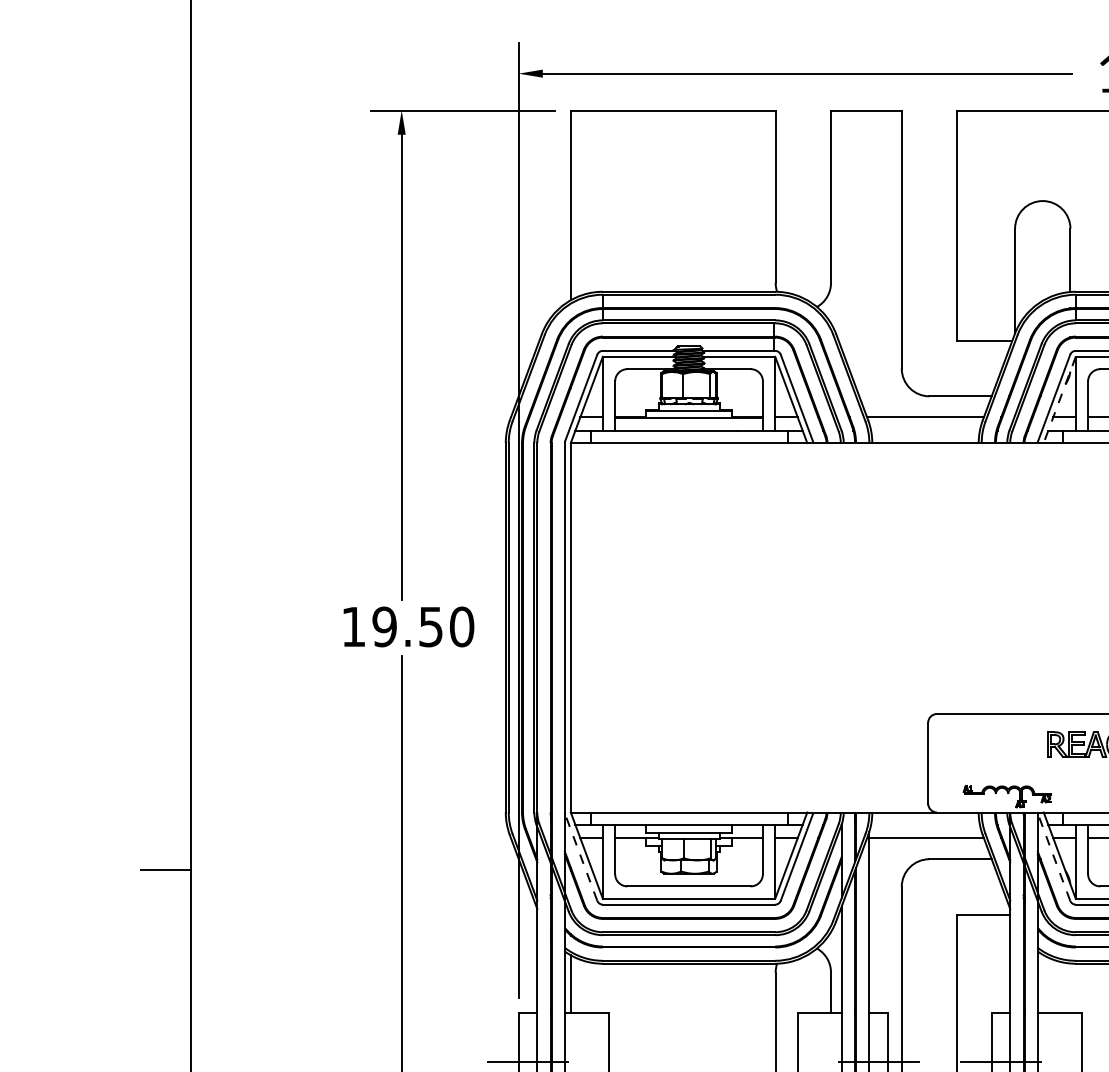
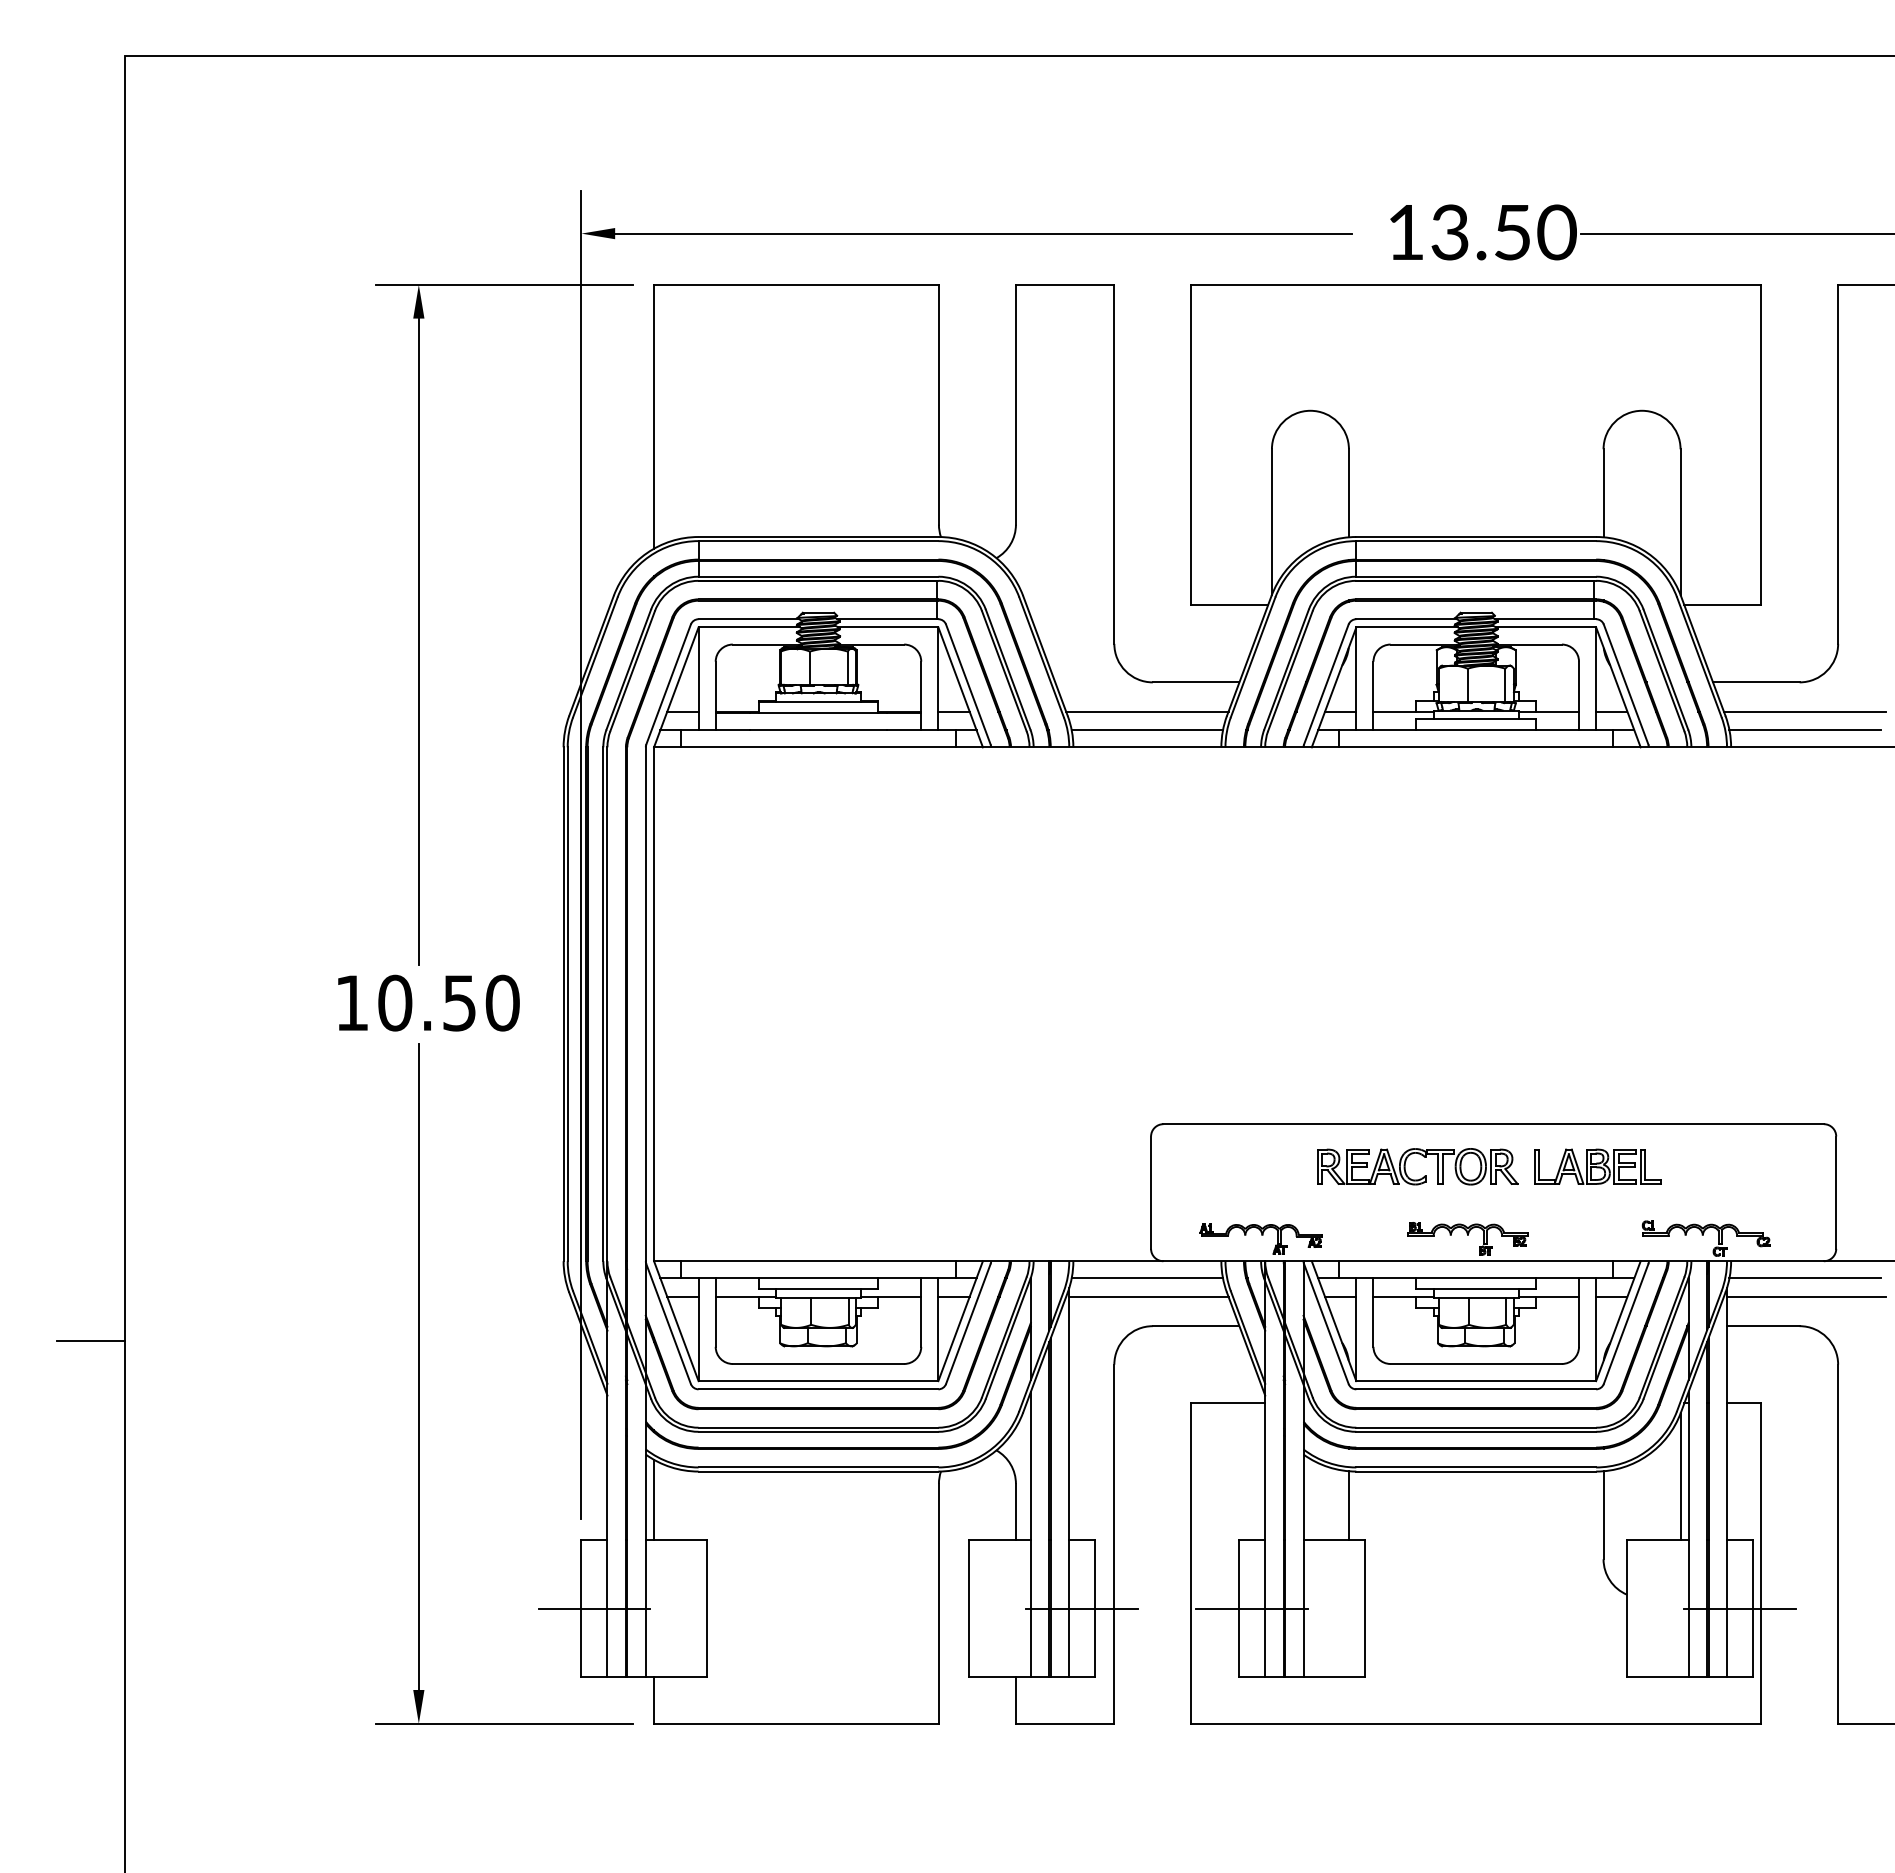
line: (1060, 400) -> (1334, 687), dashed -> solid
line: (924, 430) -> (1146, 730), added
text: (384, 626) -> (395, 1002), 19.50 -> 10.50
line: (924, 824) -> (1146, 1278), added
line: (581, 858) -> (668, 1324), dashed -> solid
line: (1054, 858) -> (1326, 1324), dashed -> solid
line: (1070, 988) -> (1348, 1505), added

